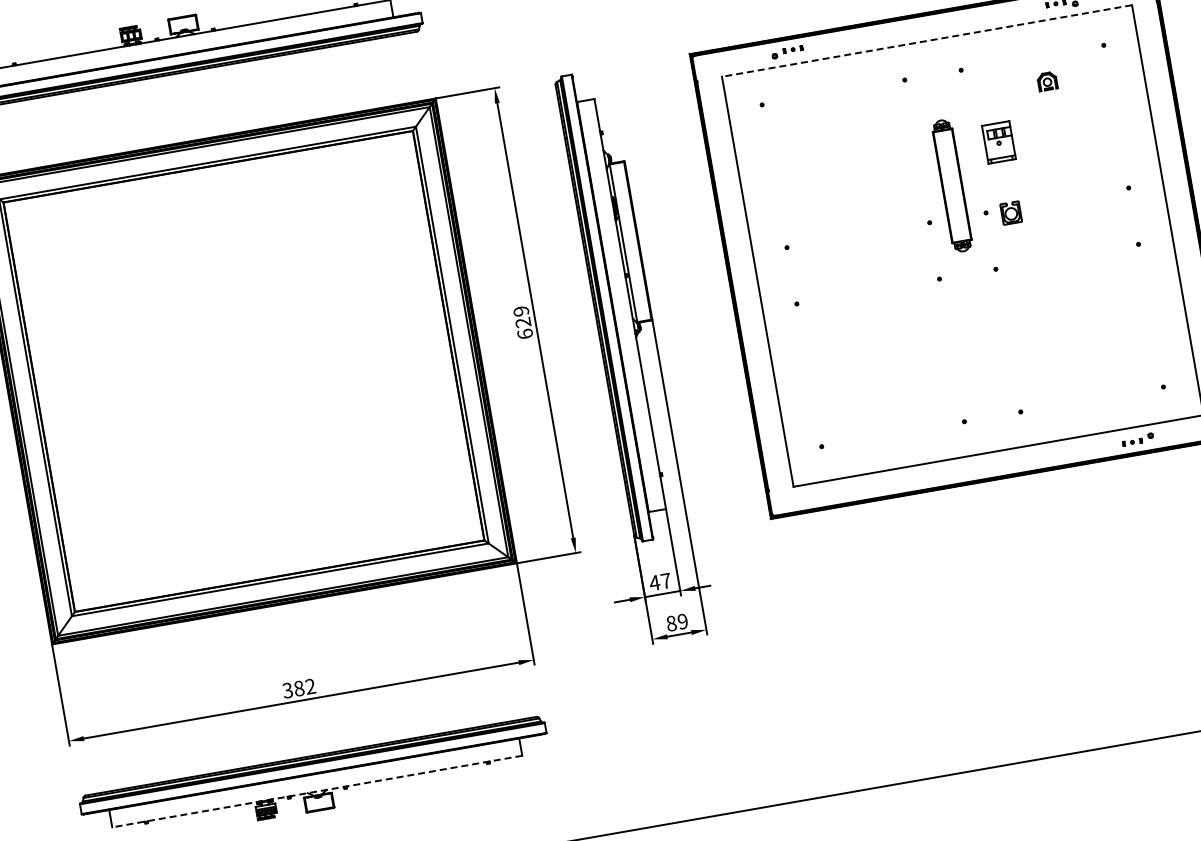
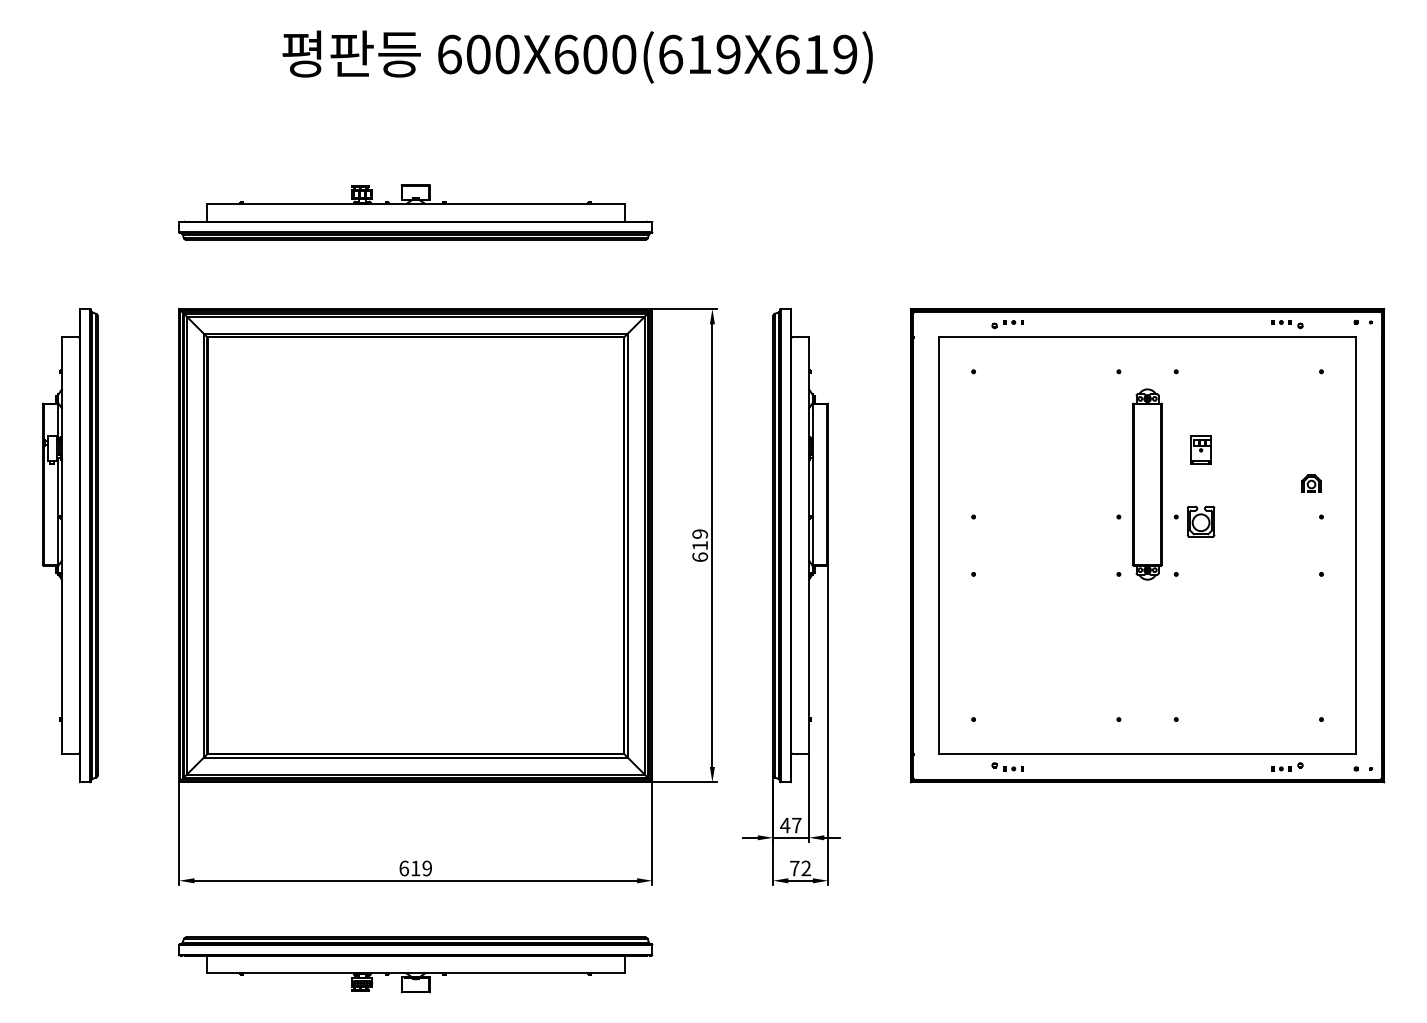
line: (927, 41) -> (1147, 337), dashed -> solid
part: (1047, 81) -> (1311, 483), moved
part: (998, 142) -> (1200, 449), size x0.71
part: (952, 185) -> (1147, 484), size x1.43
part: (1010, 213) -> (1200, 521), size x1.43
text: (522, 322) -> (699, 545), 629 -> 619
part: (863, 486) -> (1007, 766), added
text: (677, 622) -> (800, 868), 89 -> 72
text: (298, 688) -> (415, 868), 382 -> 619
line: (316, 791) -> (415, 973), dashed -> solid

